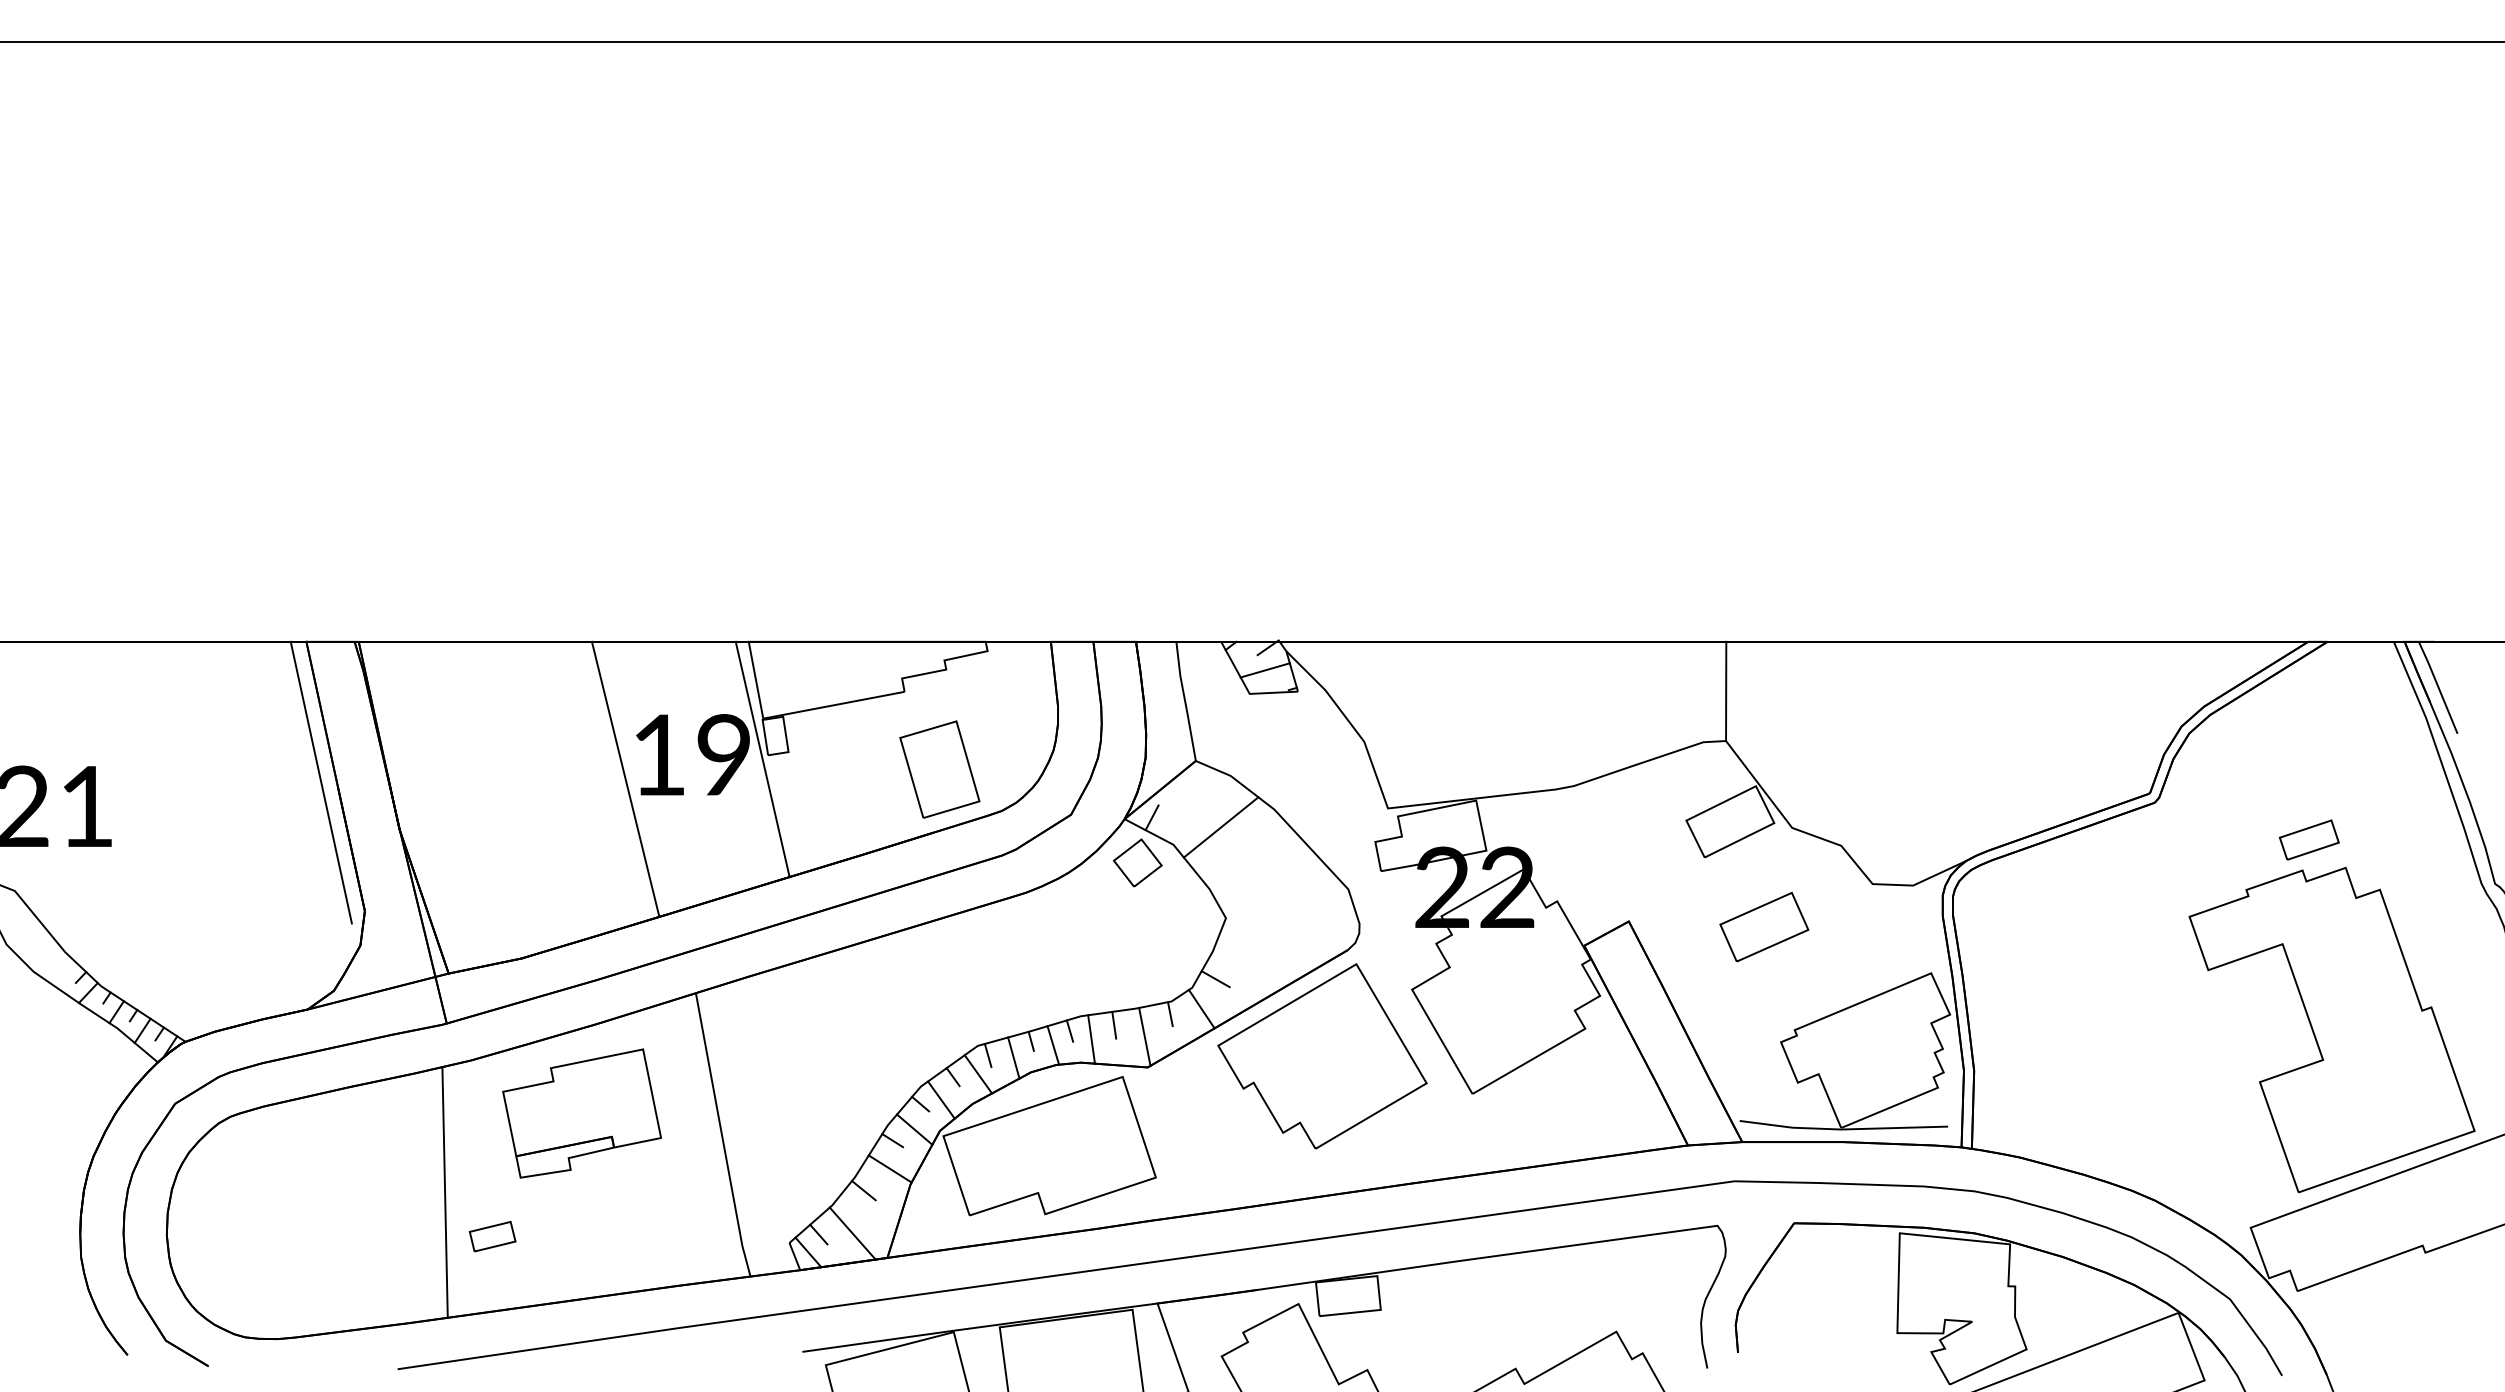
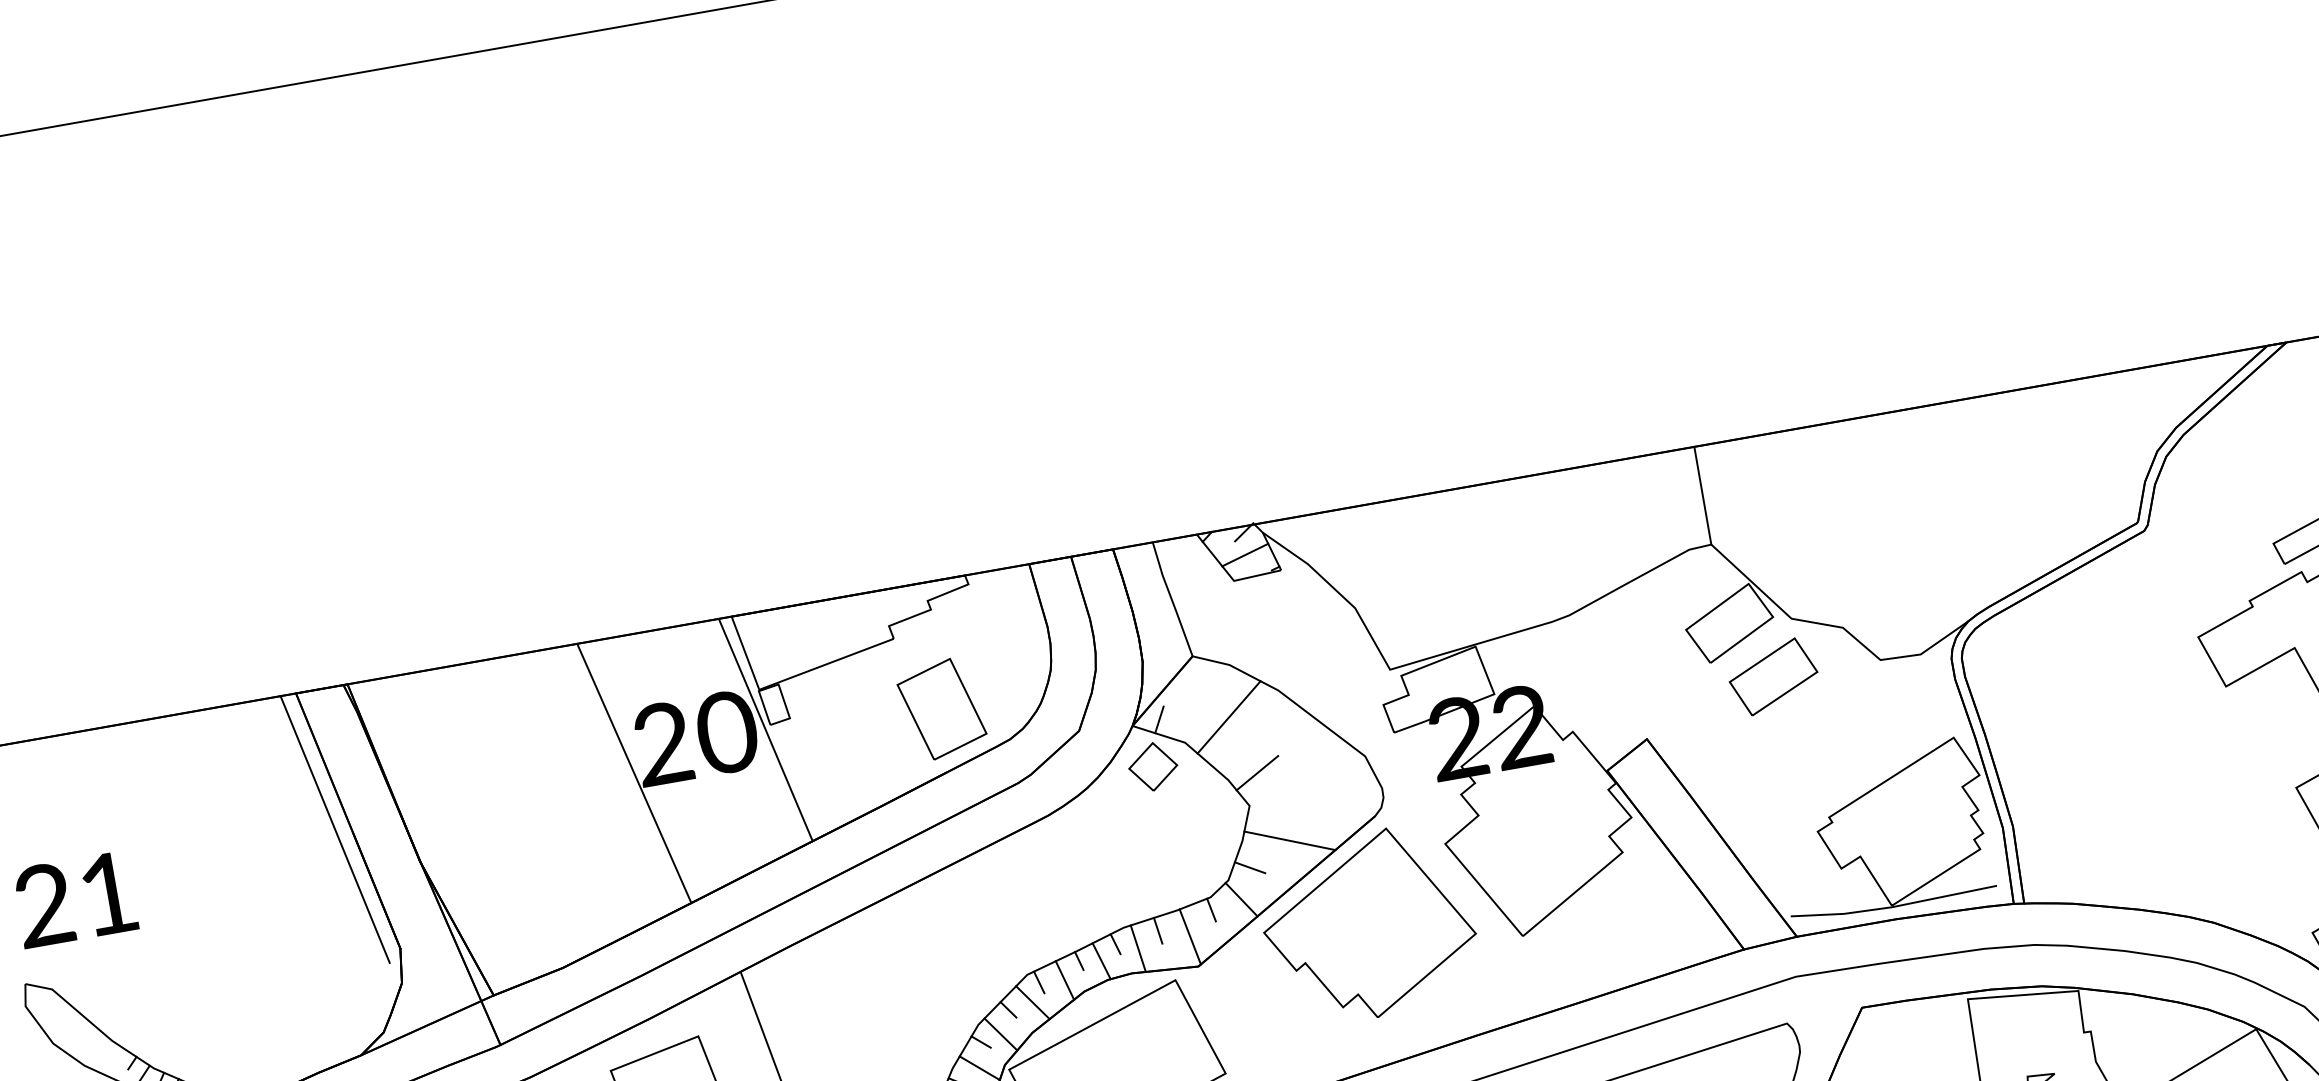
text: (692, 755) -> (695, 738), 19 -> 20
line: (1238, 887) -> (1256, 773), added
part: (1764, 926) -> (1773, 676), moved
line: (1259, 959) -> (1289, 840), added

